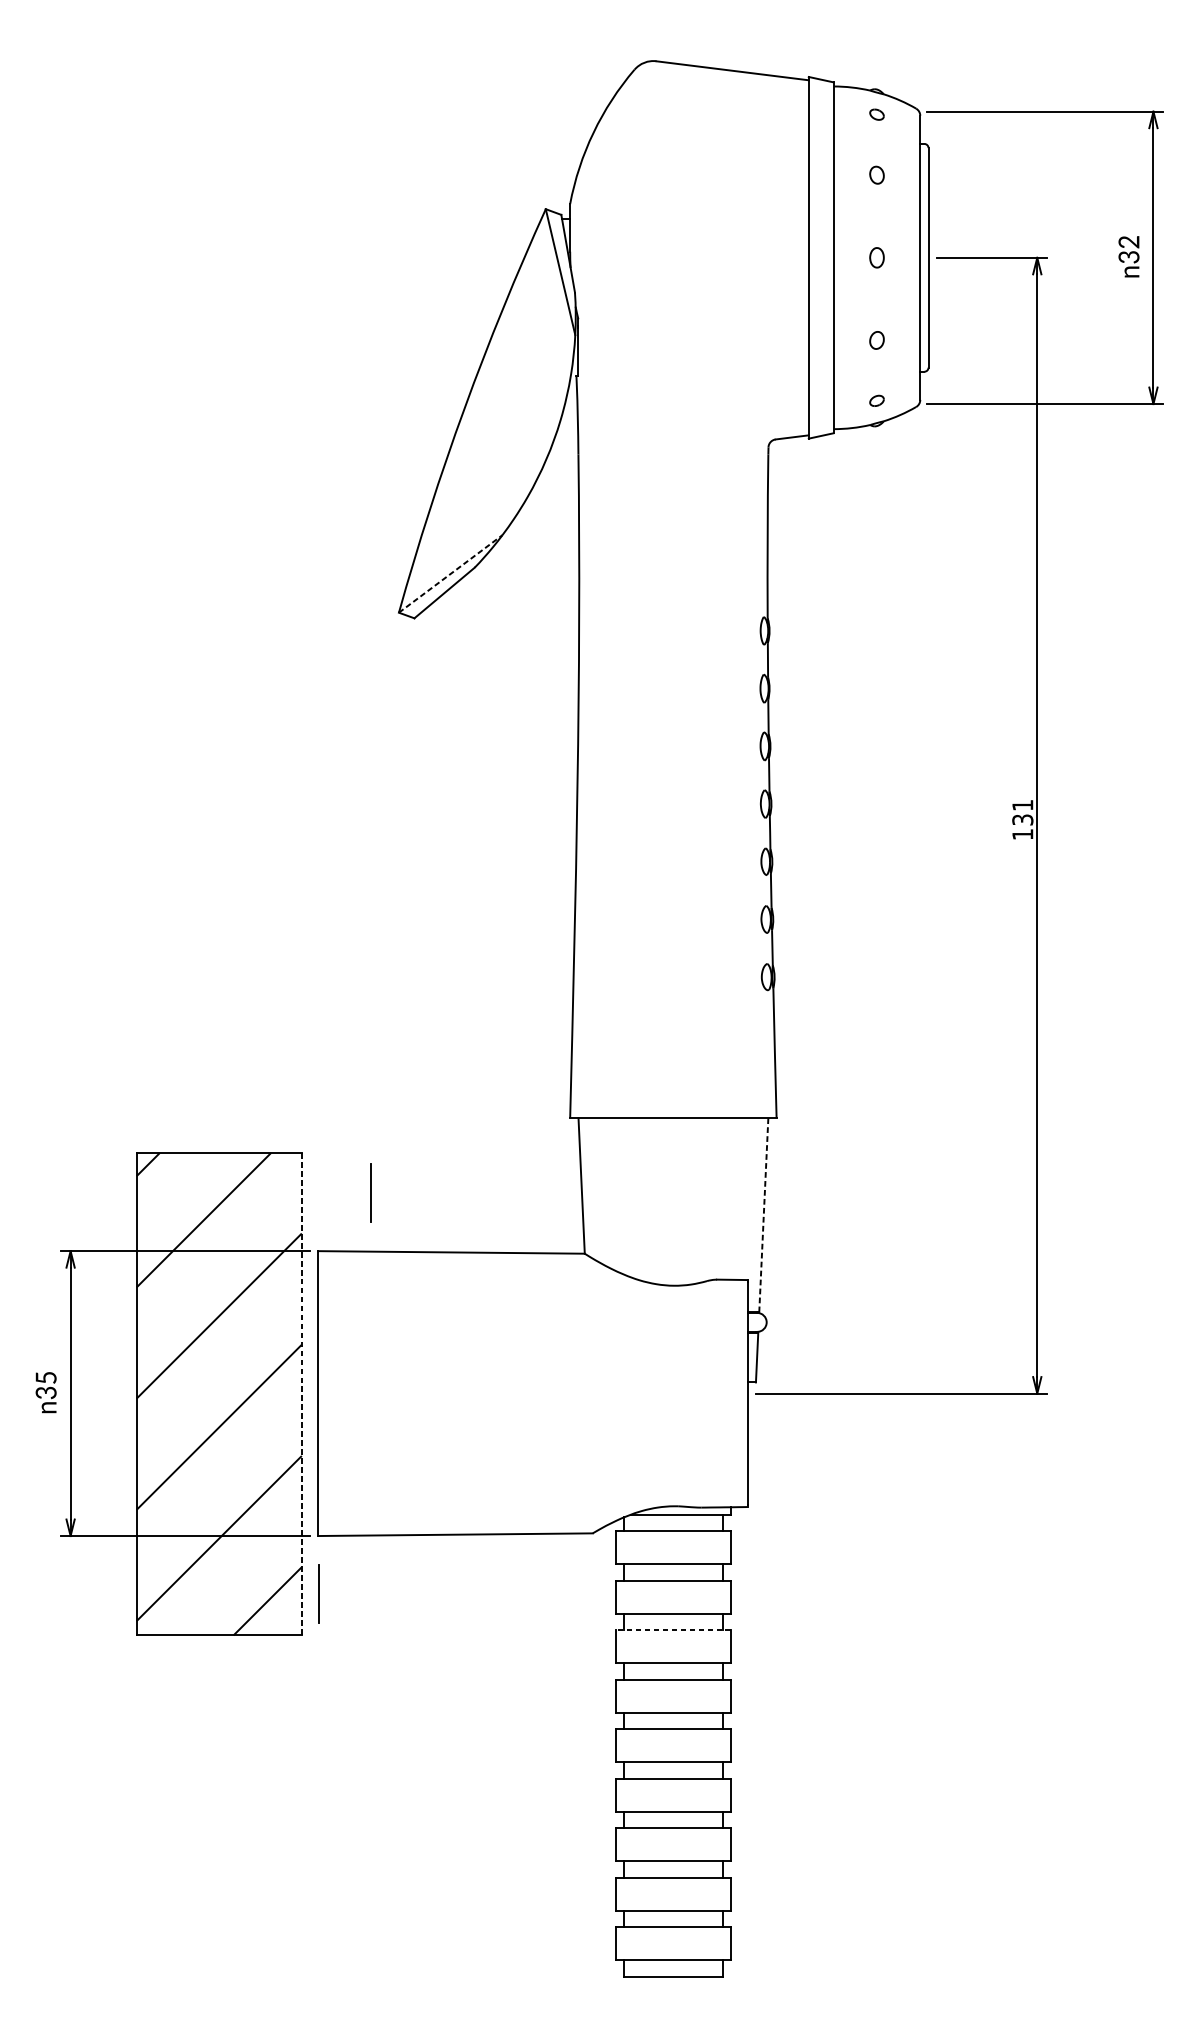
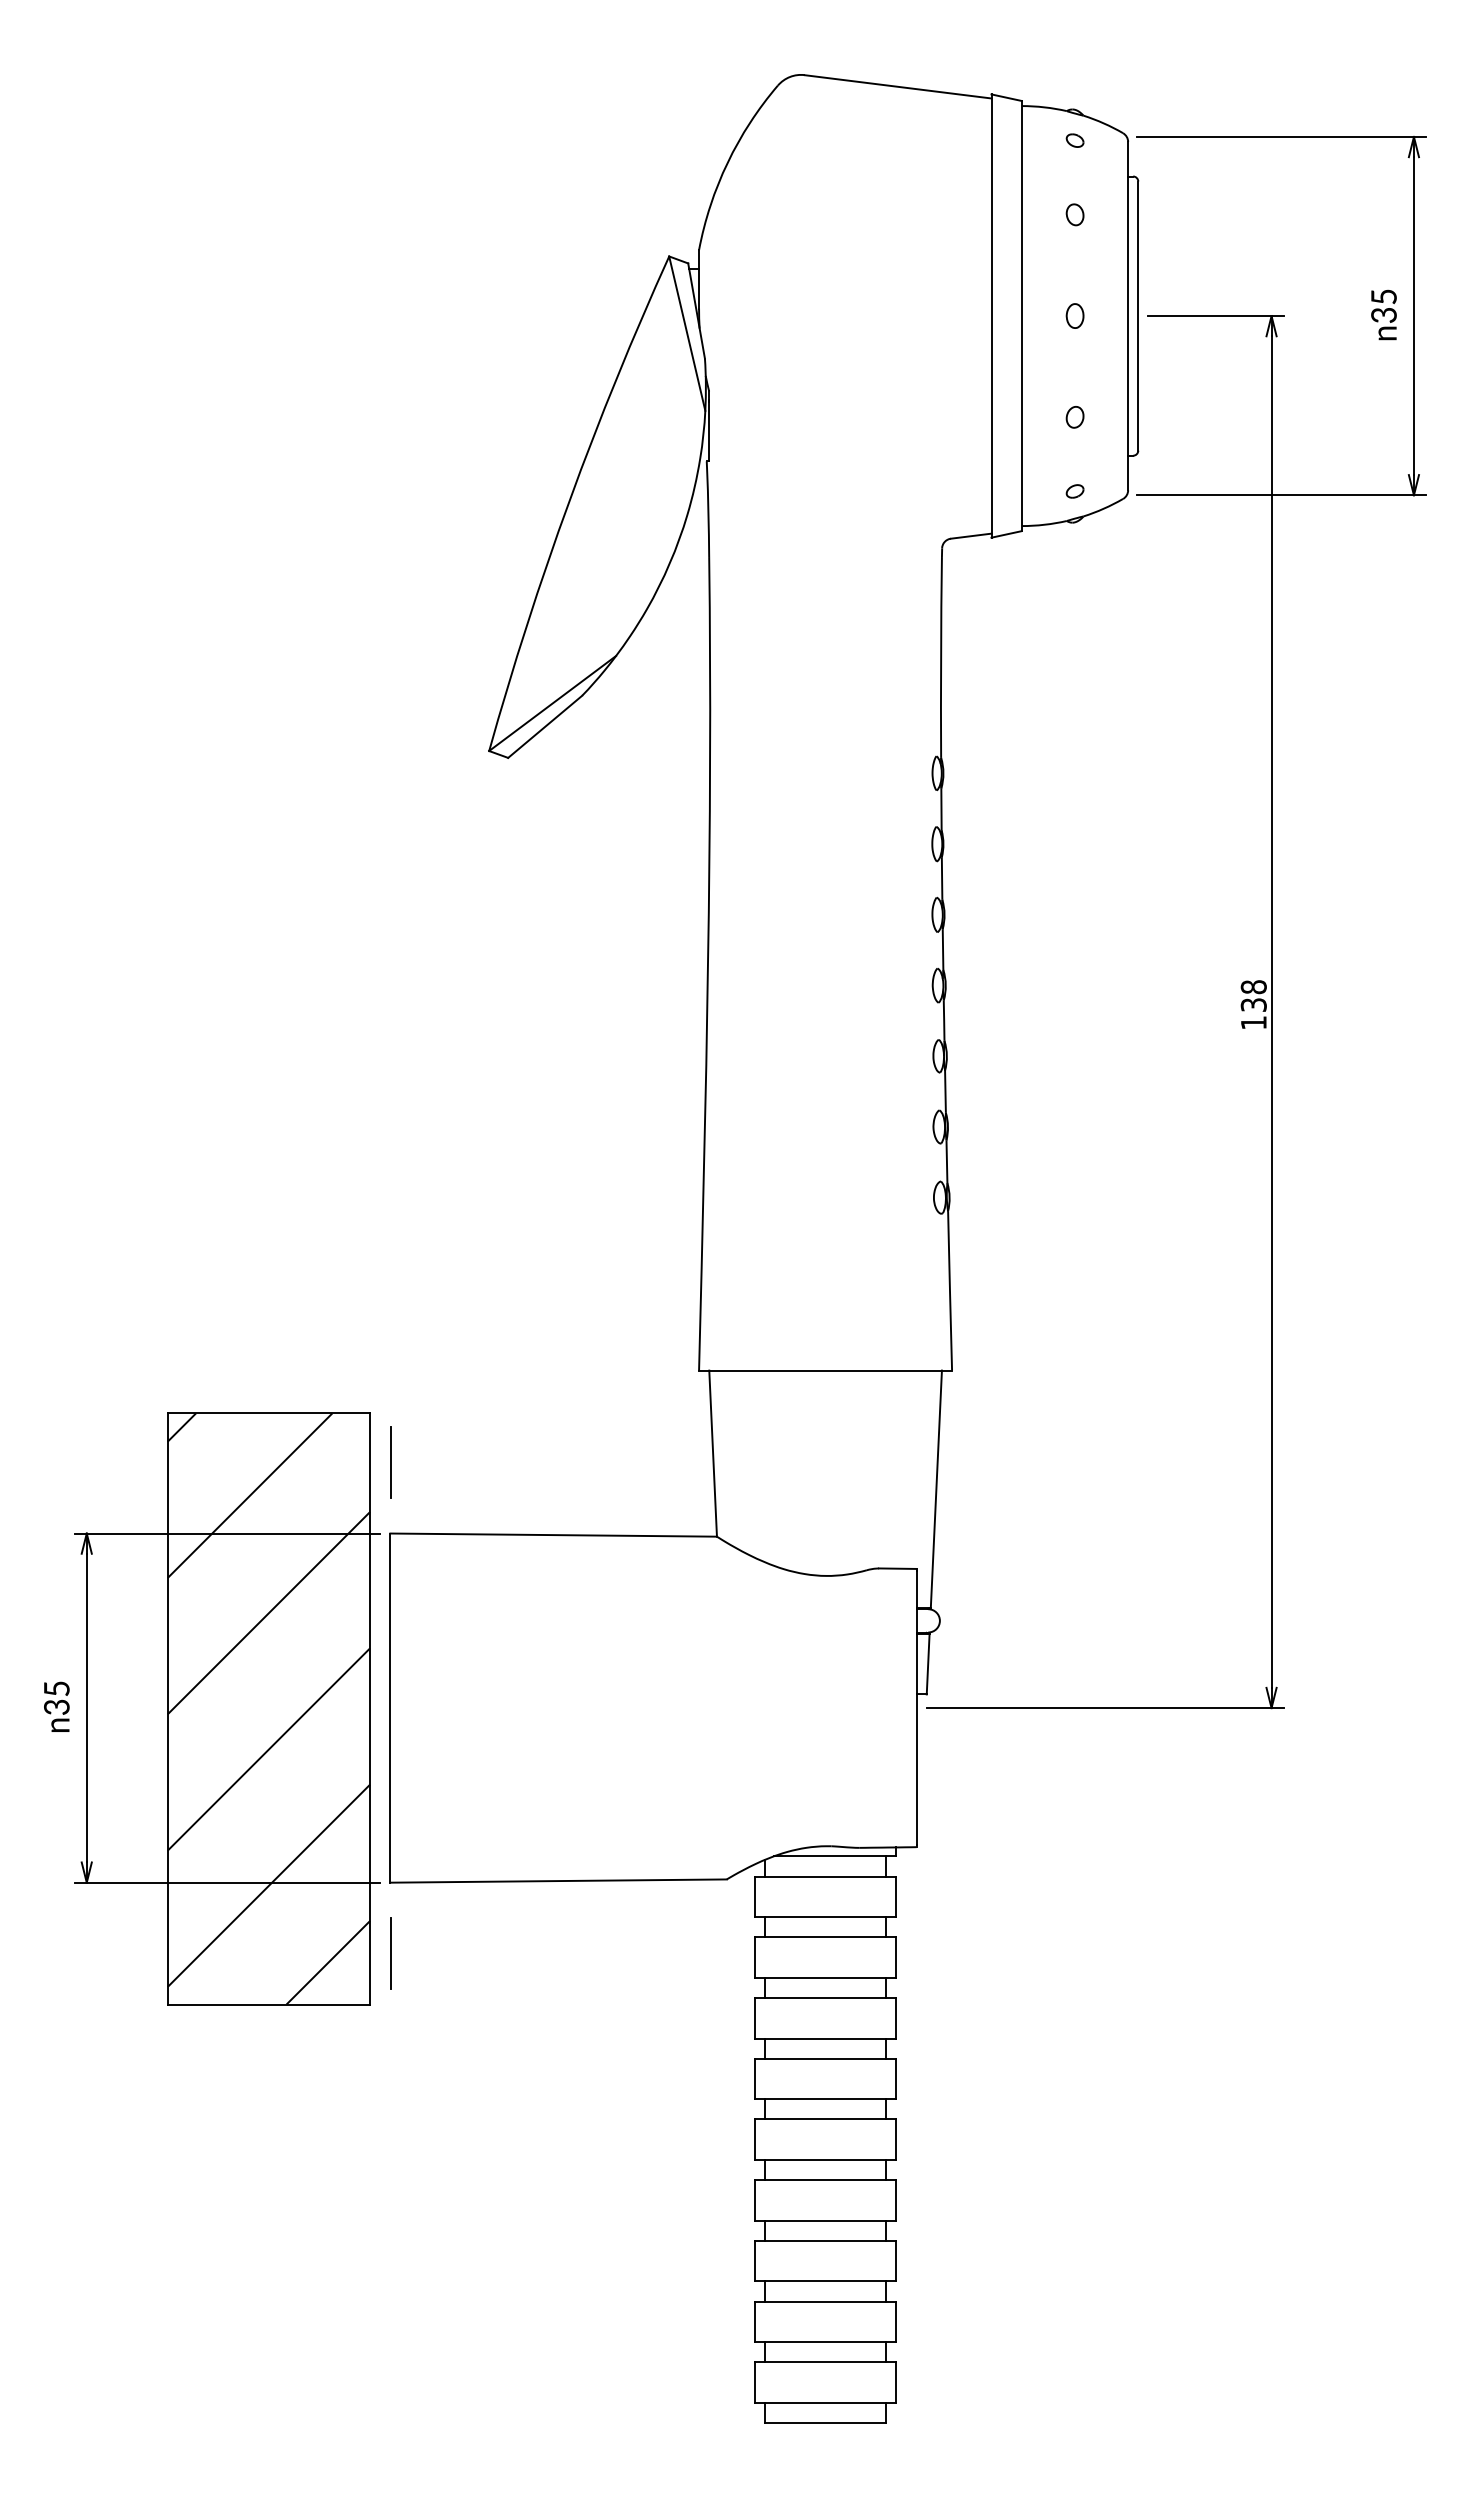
text: (1128, 241) -> (1383, 296), 32 -> 35
line: (451, 573) -> (553, 703), dashed -> solid
text: (1022, 805) -> (1253, 987), 131 -> 138
line: (369, 1193) -> (390, 1462), moved
line: (763, 1215) -> (936, 1489), dashed -> solid
line: (302, 1393) -> (370, 1708), dashed -> solid
line: (673, 1630) -> (825, 1998), dashed -> solid

